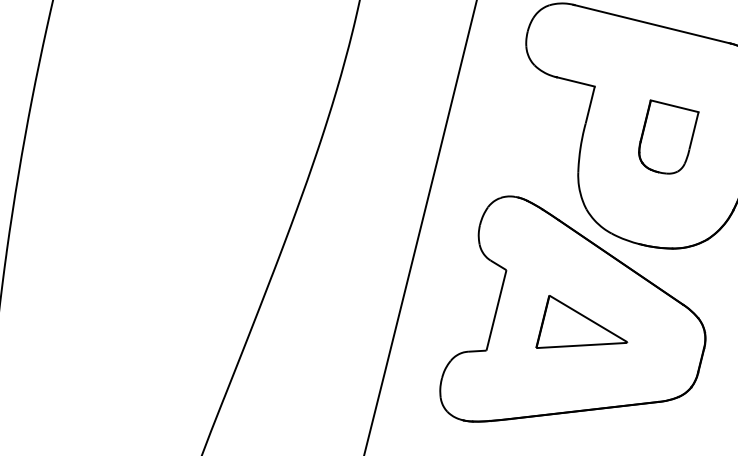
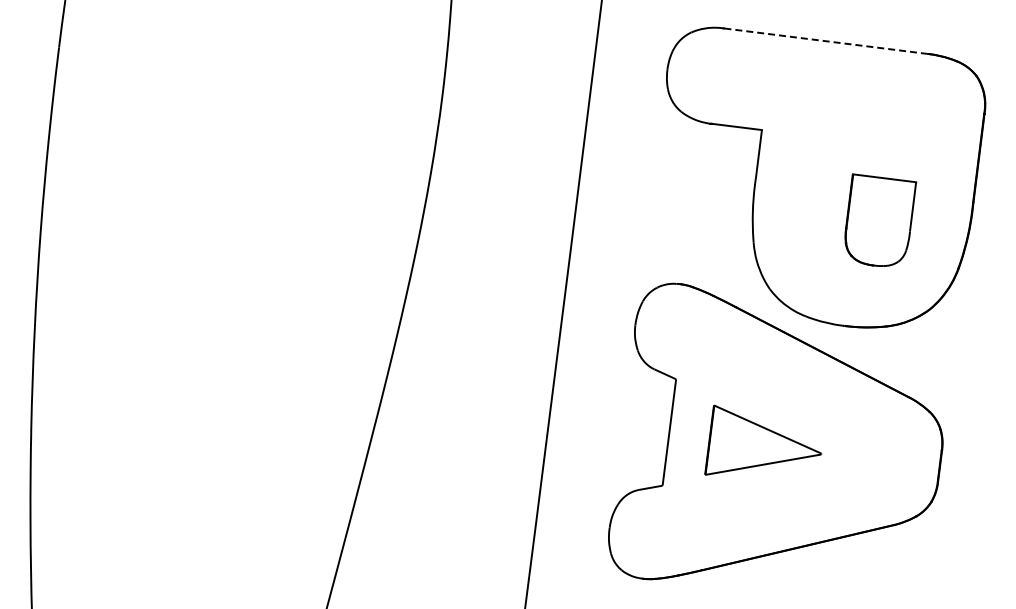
line: (651, 24) -> (825, 41), solid -> dashed
part: (667, 137) -> (880, 219), moved
part: (584, 326) -> (763, 439), moved

